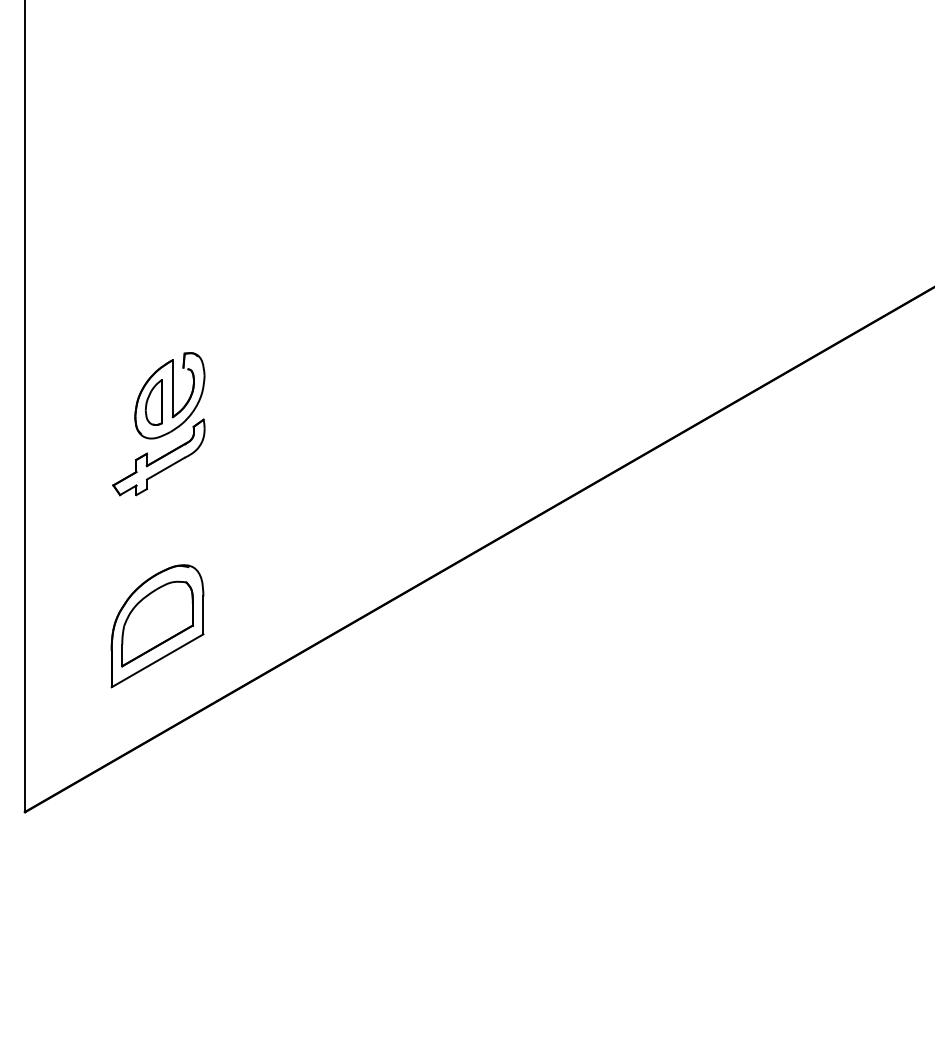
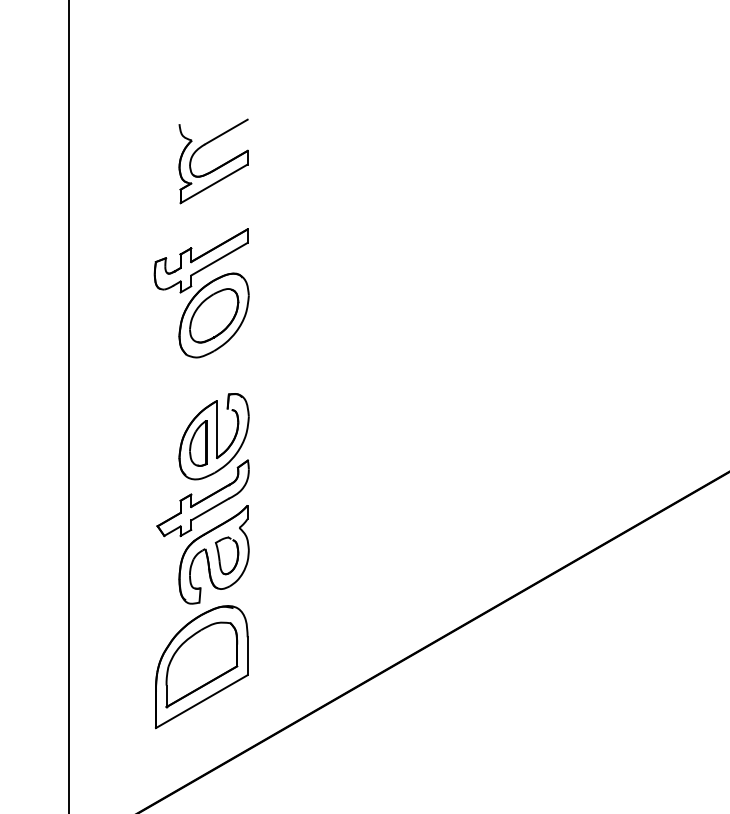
part: (172, 126) -> (216, 167), added
part: (157, 252) -> (201, 293), added
part: (169, 513) -> (213, 554), added

